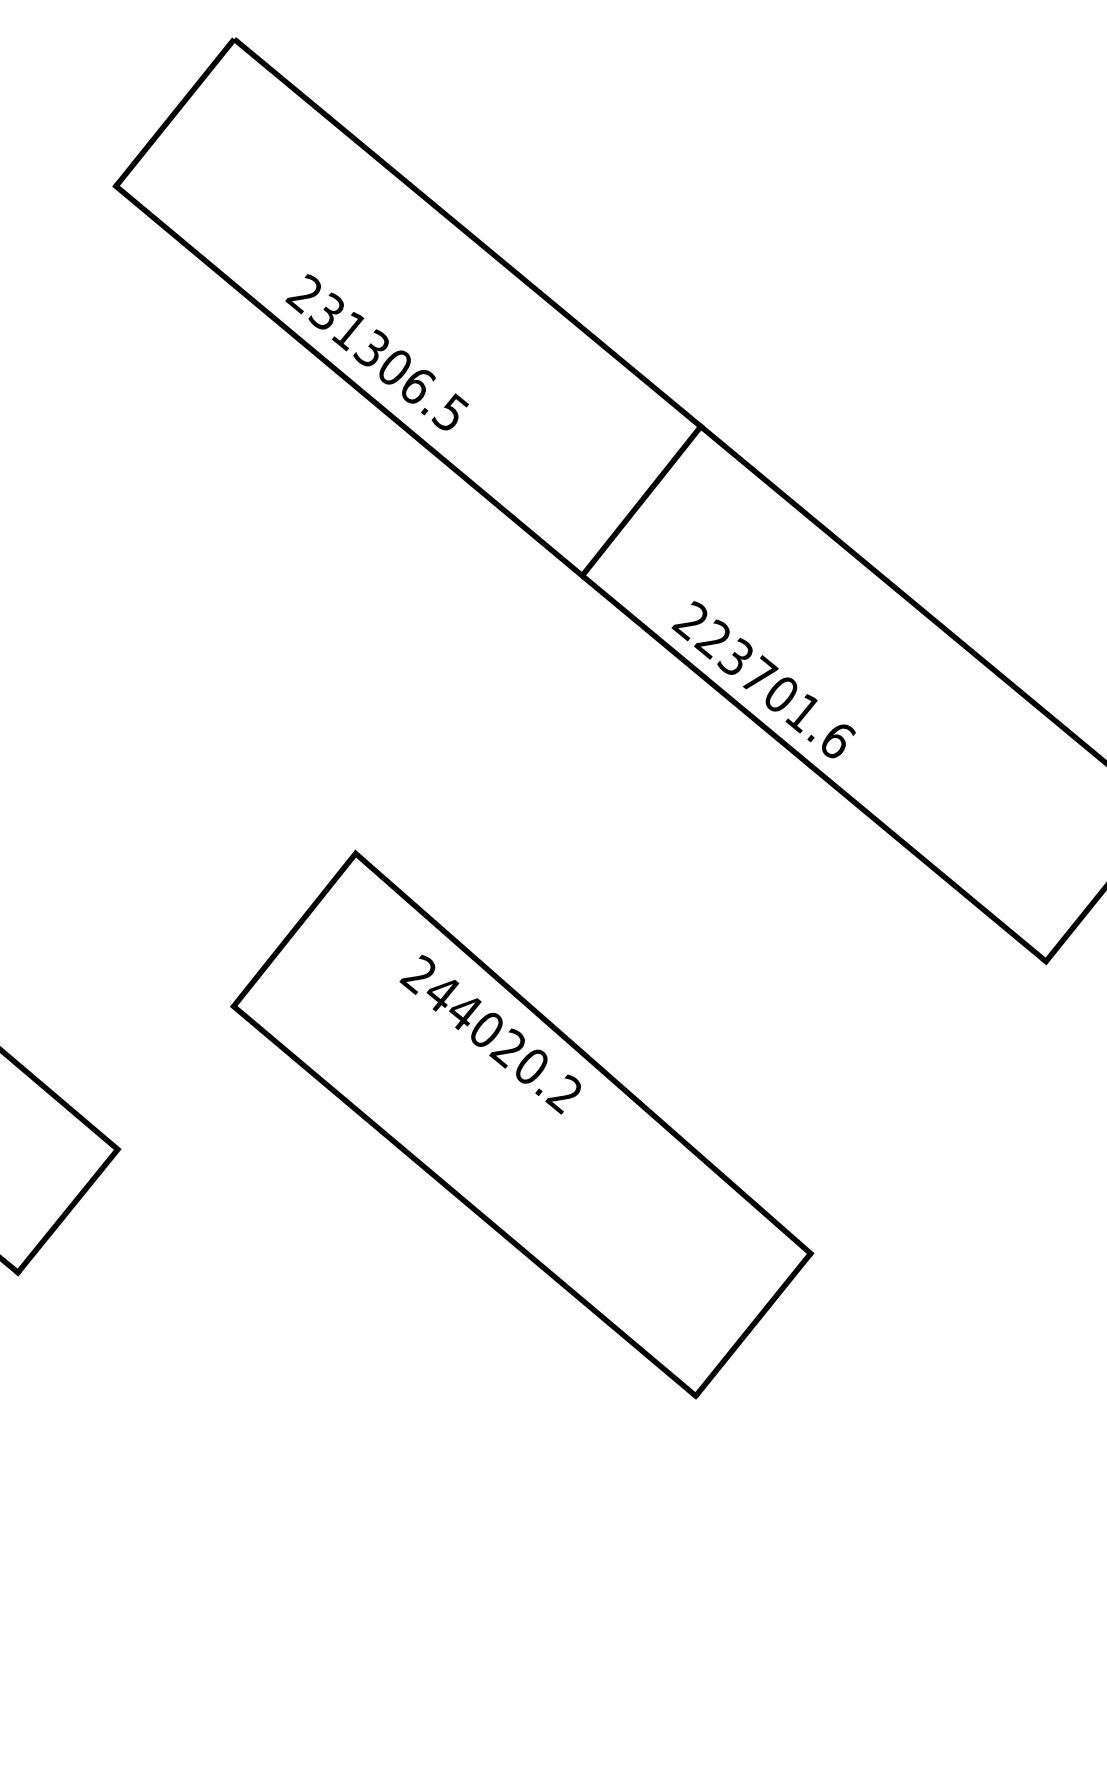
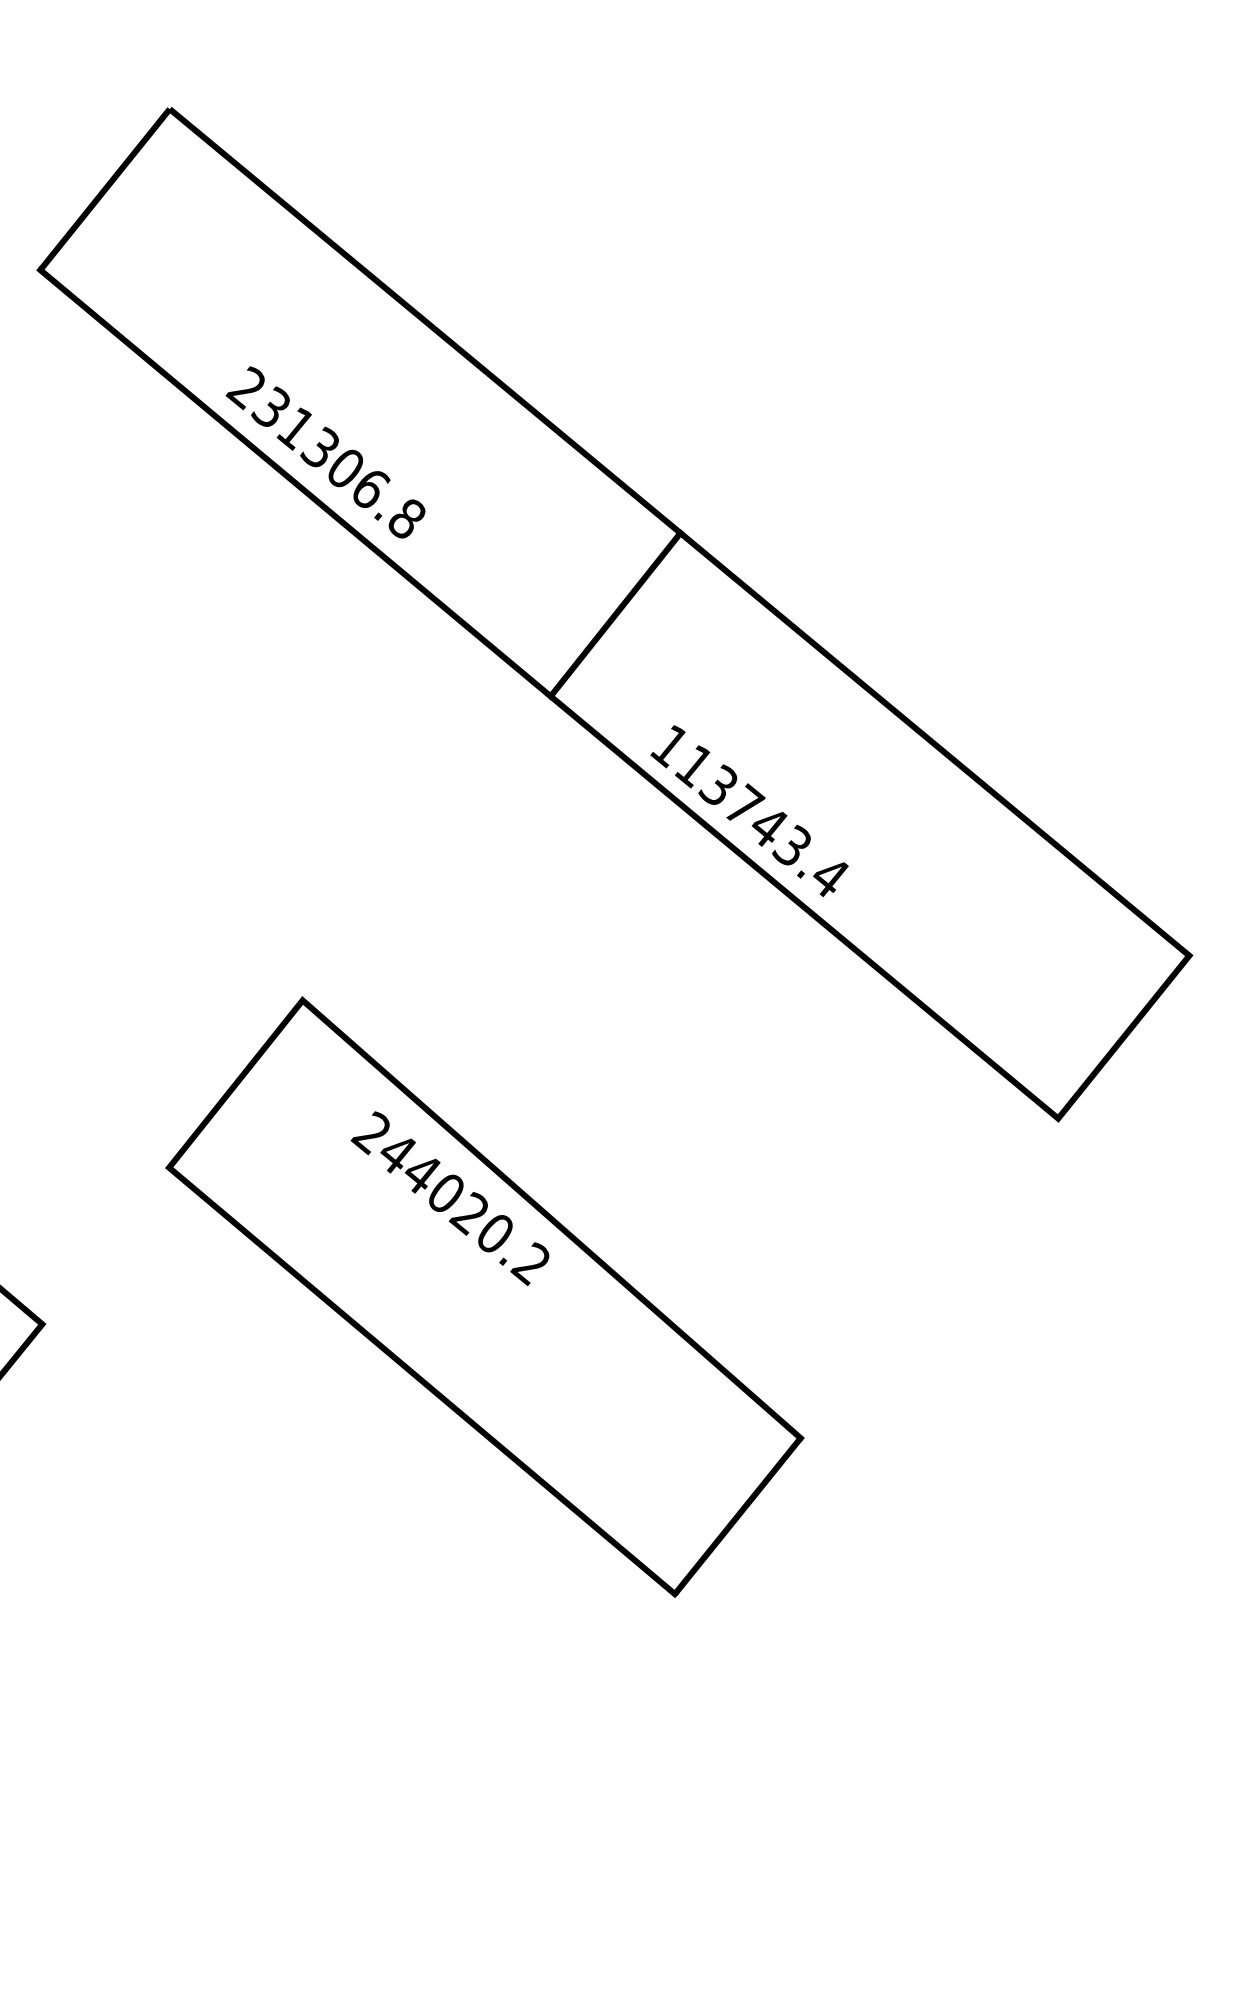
text: (450, 412) -> (406, 517), 231306.5 -> 231306.8
text: (763, 680) -> (749, 810), 223701.6 -> 113743.4

